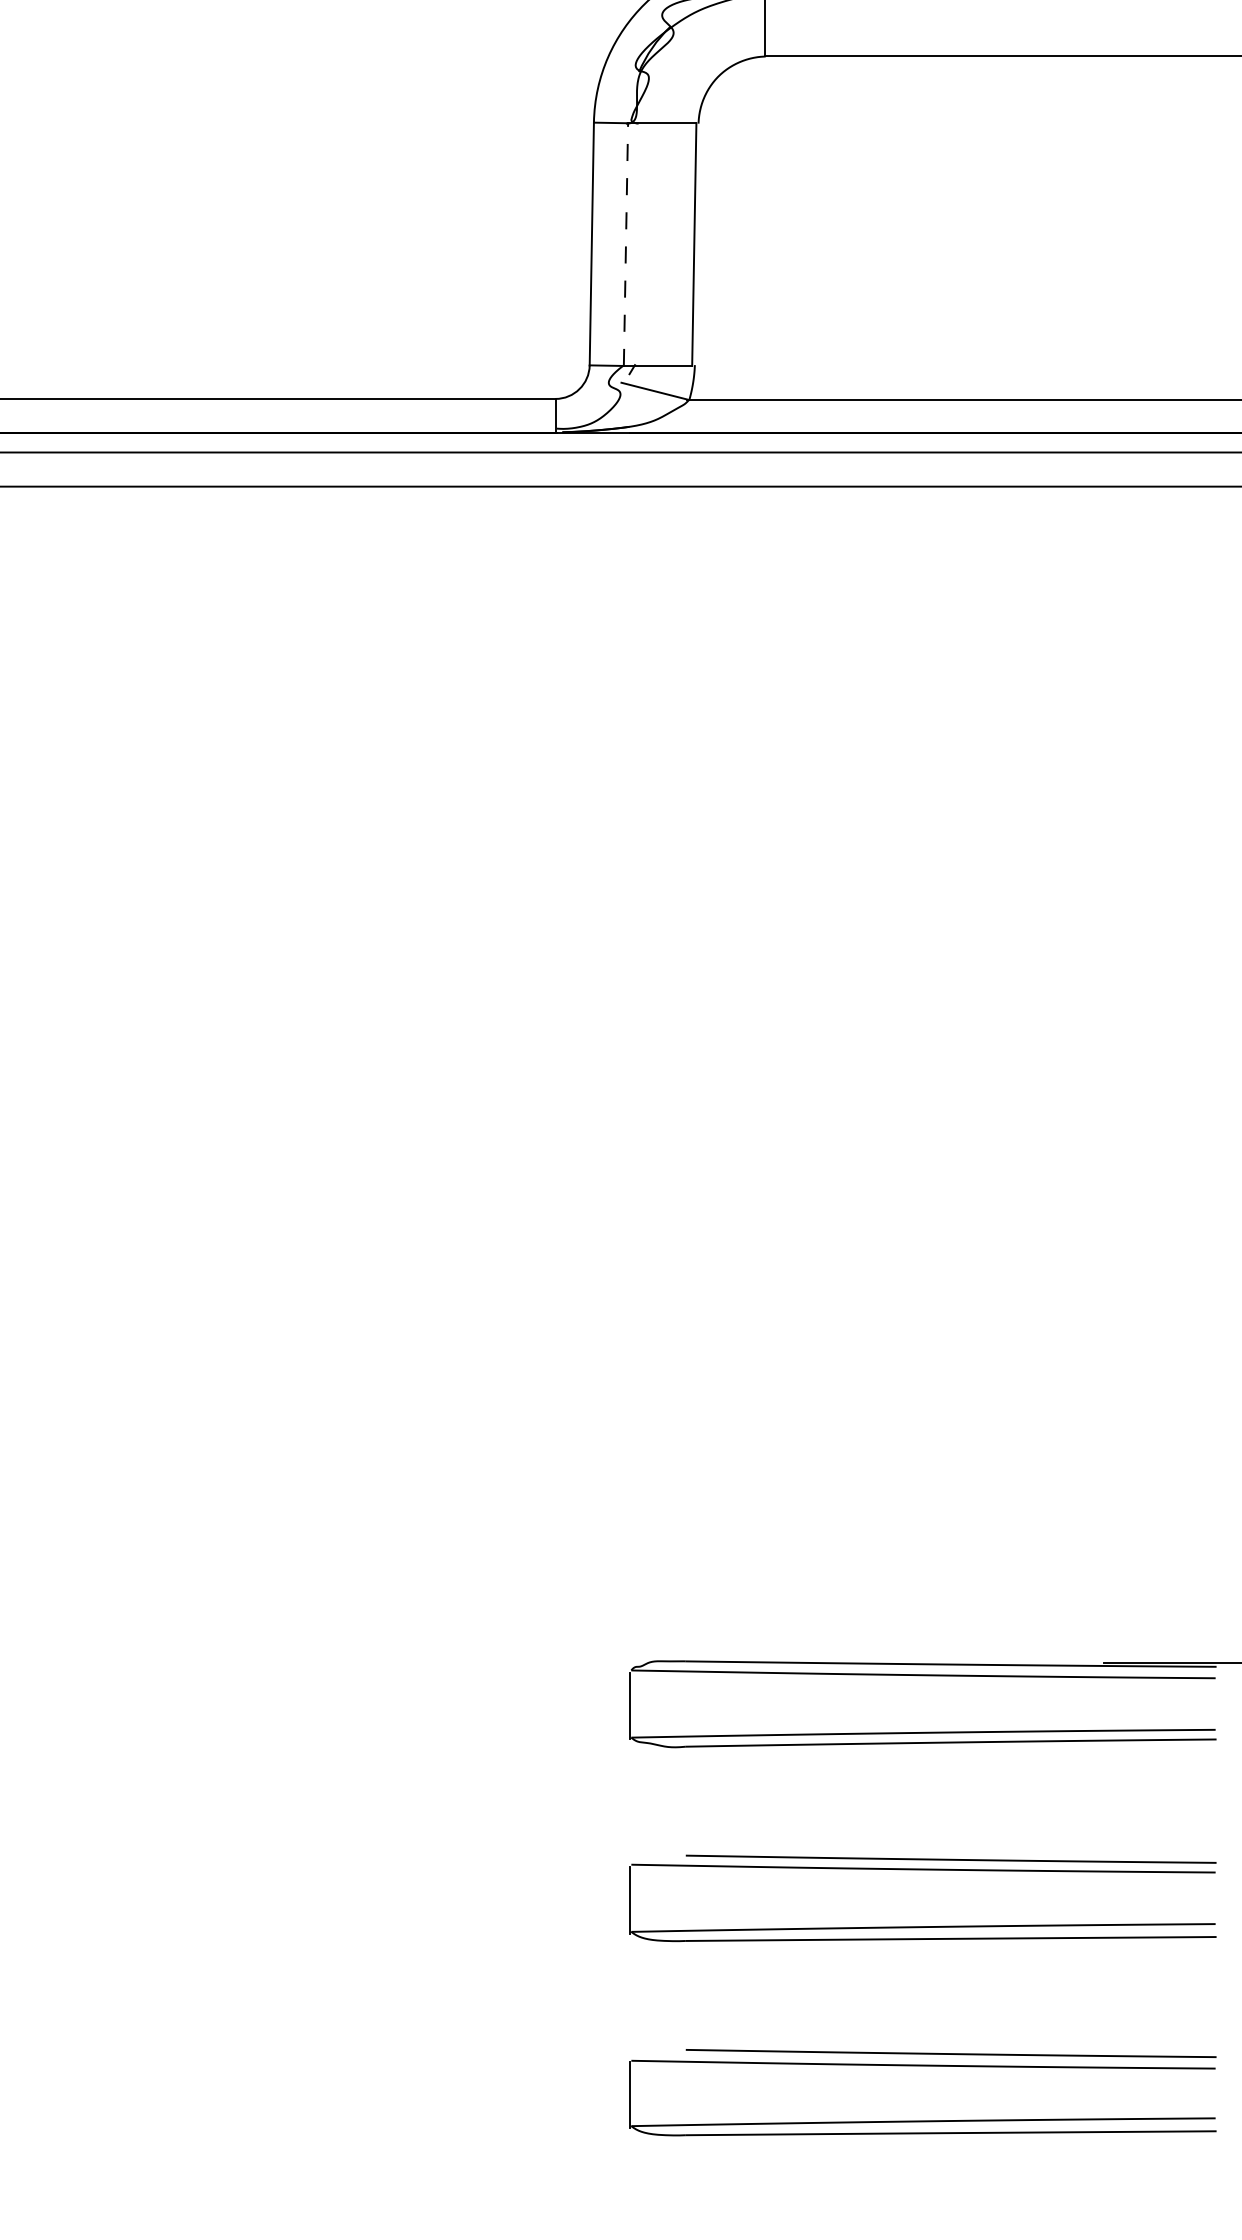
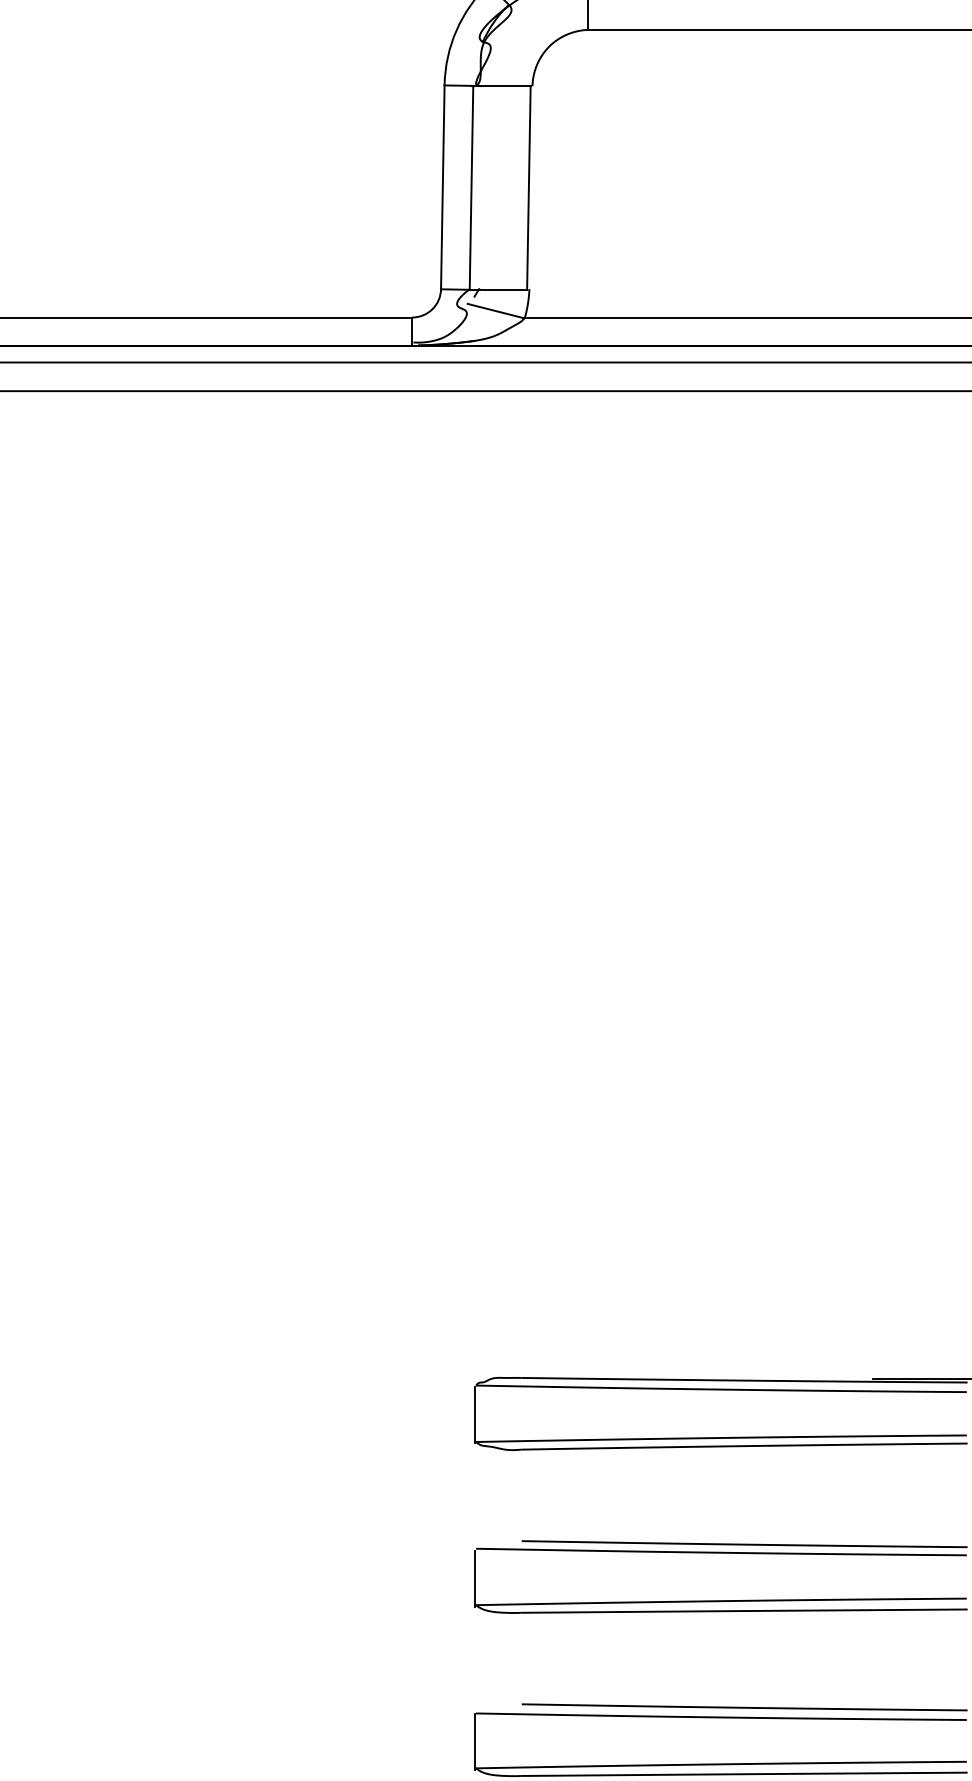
line: (625, 244) -> (471, 187), dashed -> solid

